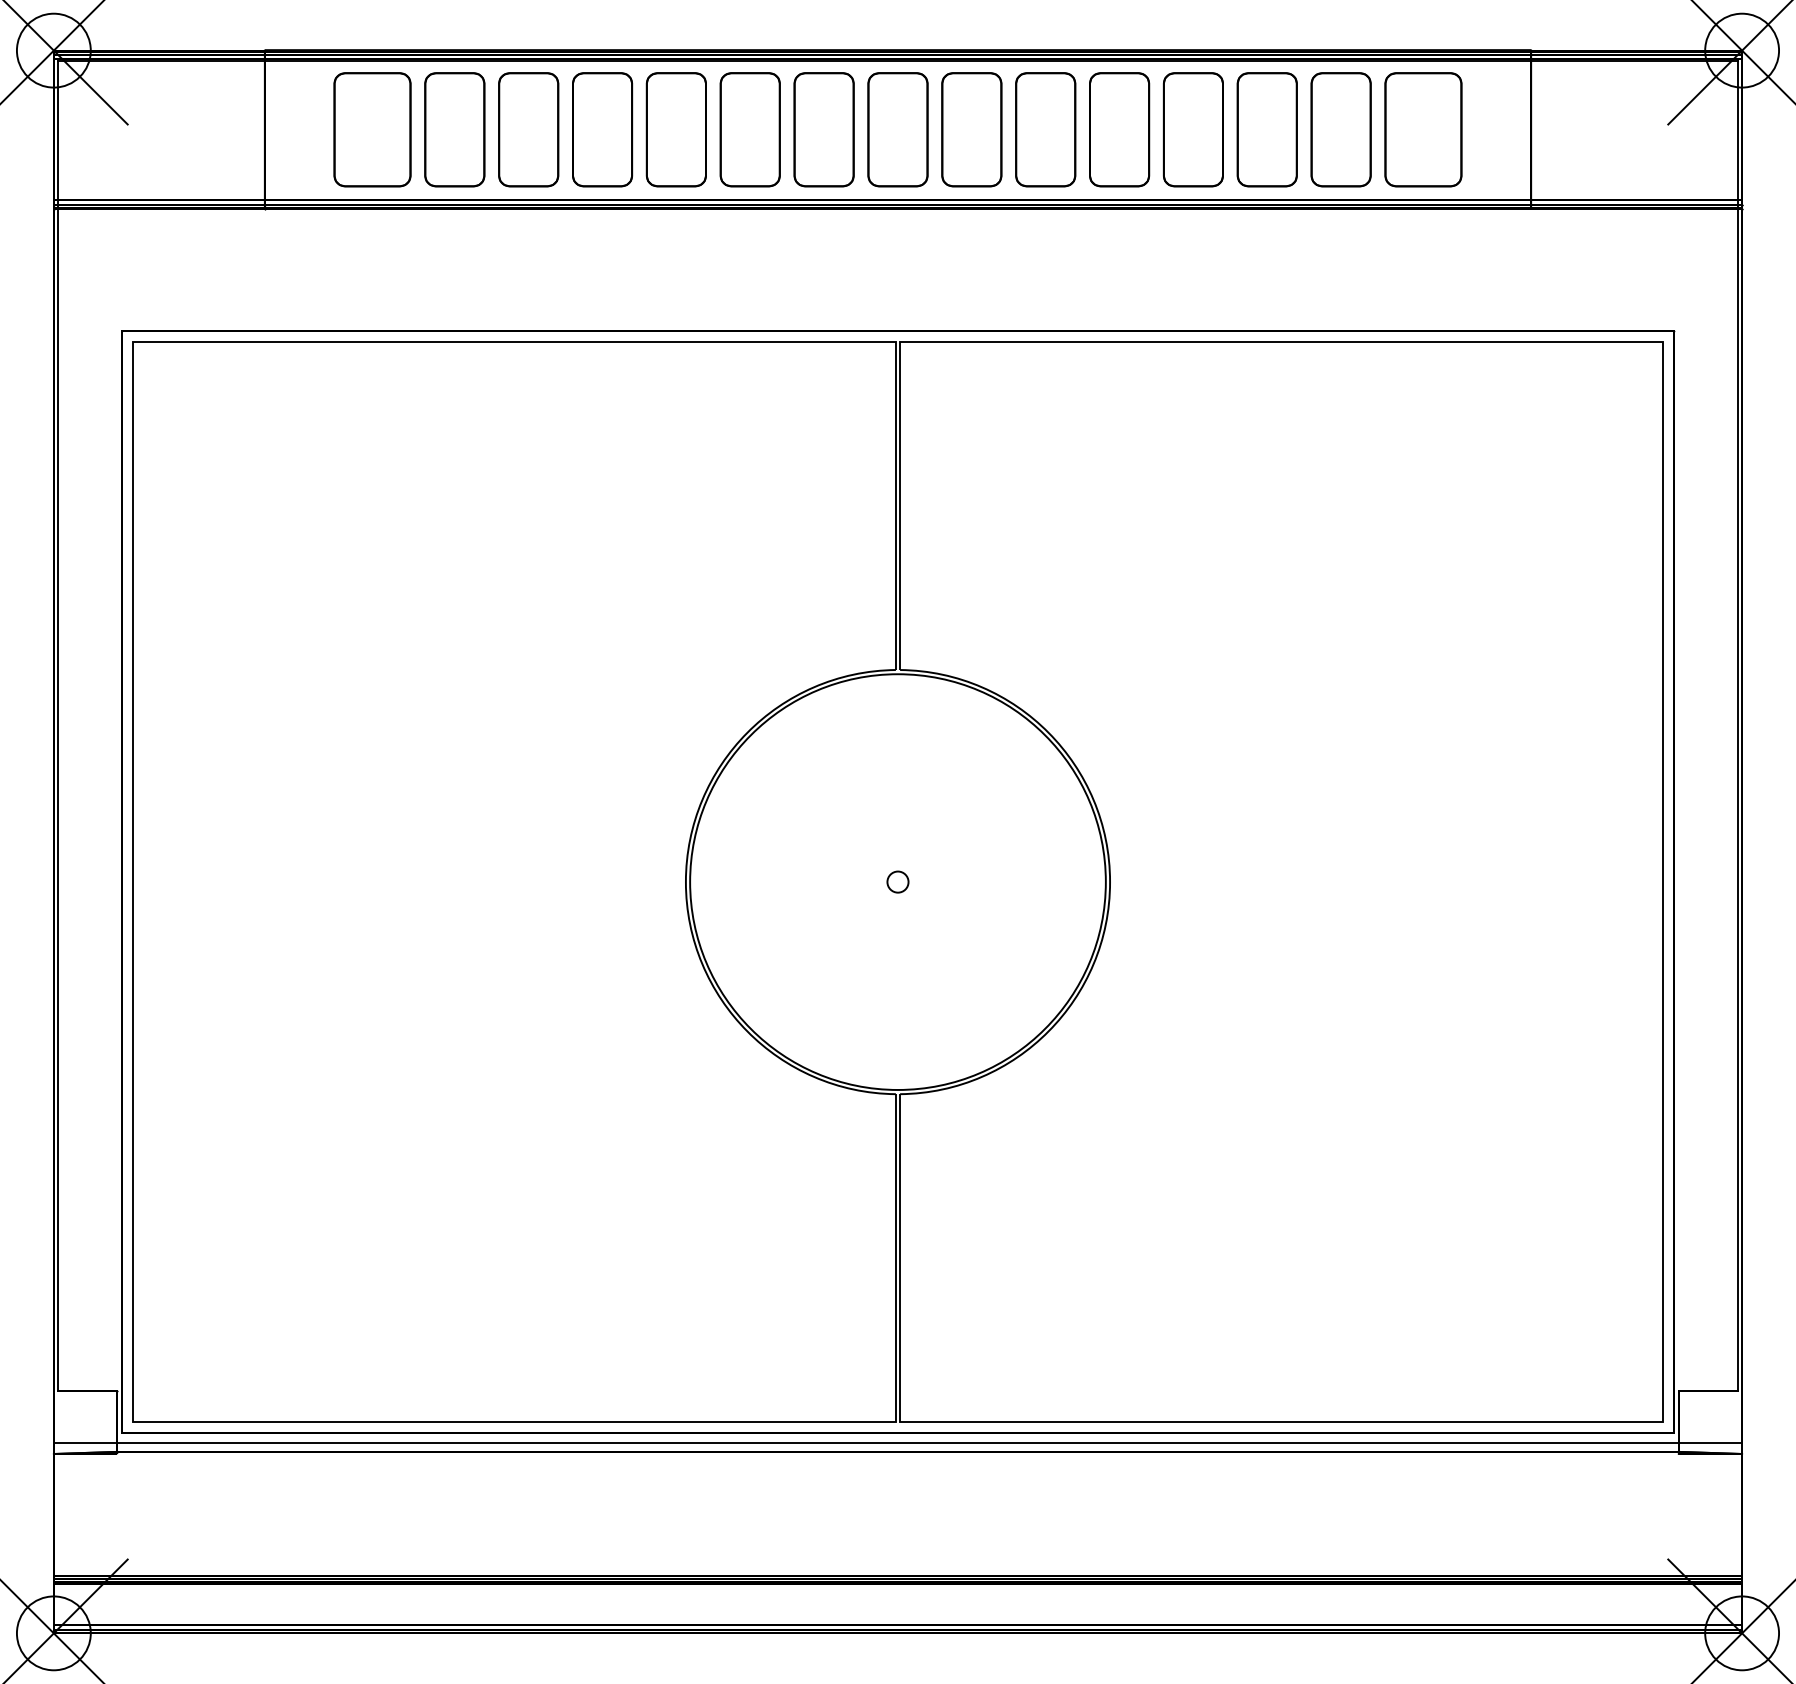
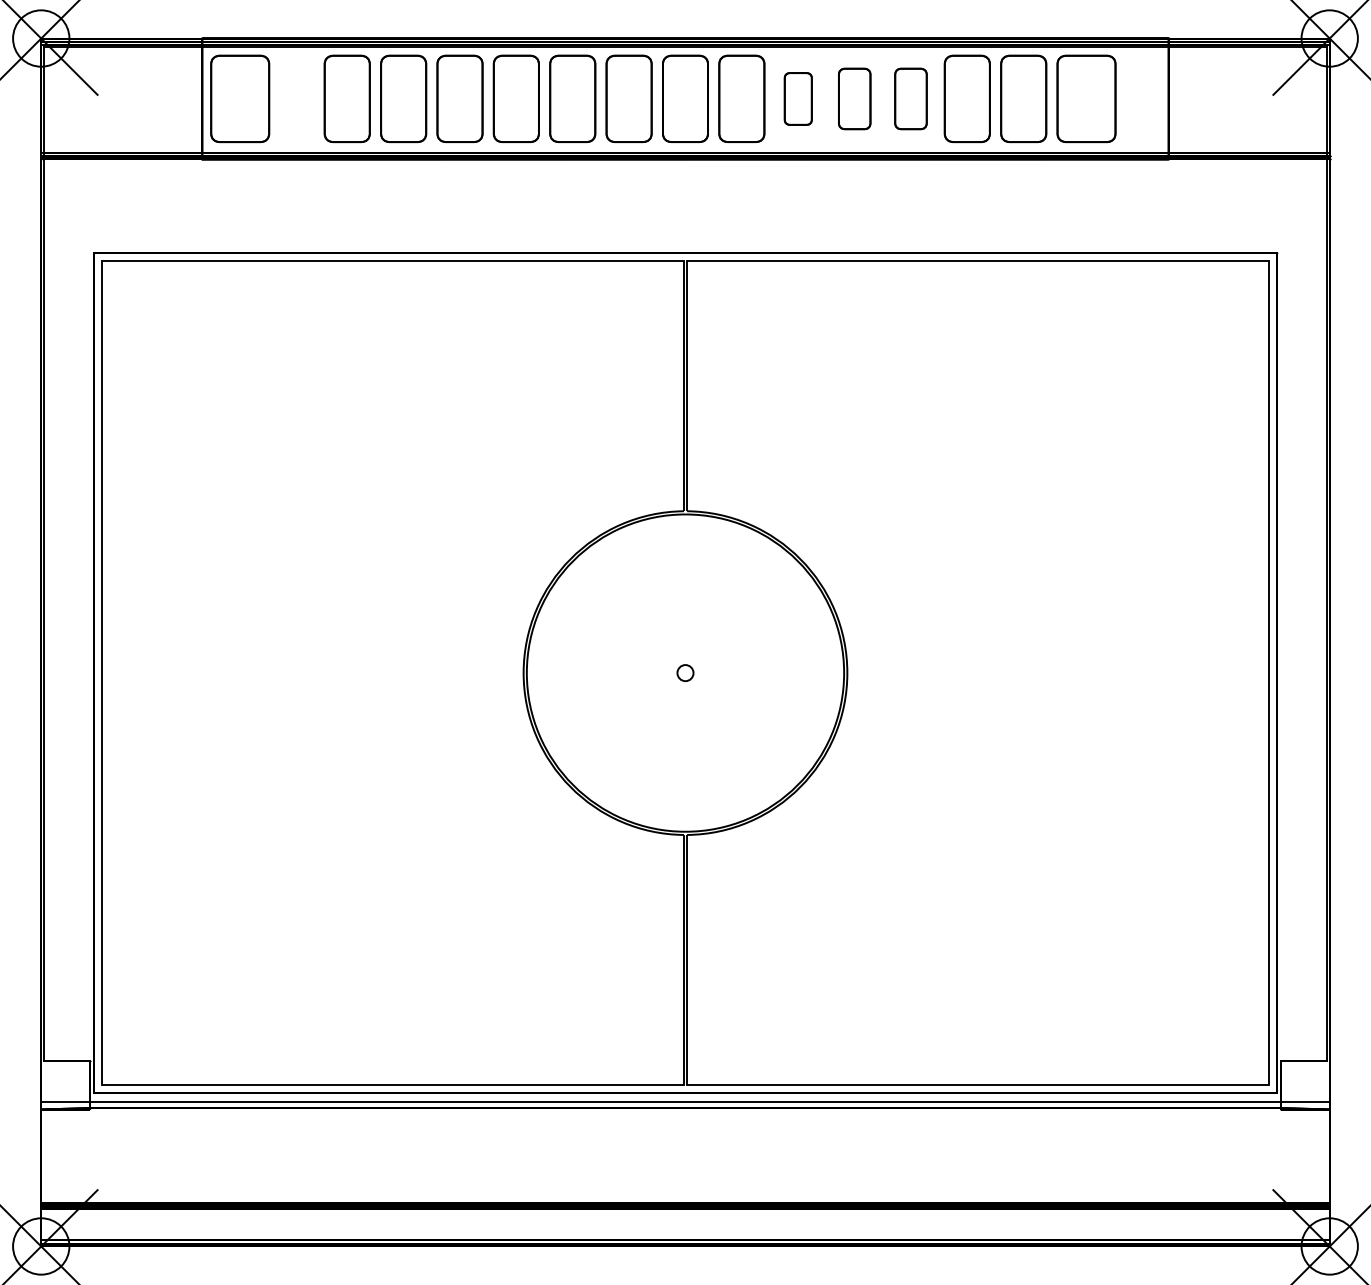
part: (372, 129) -> (240, 98), moved
part: (1045, 129) -> (798, 98), size x0.6
part: (1119, 129) -> (854, 98), size x0.7
part: (1193, 129) -> (911, 98), size x0.7

